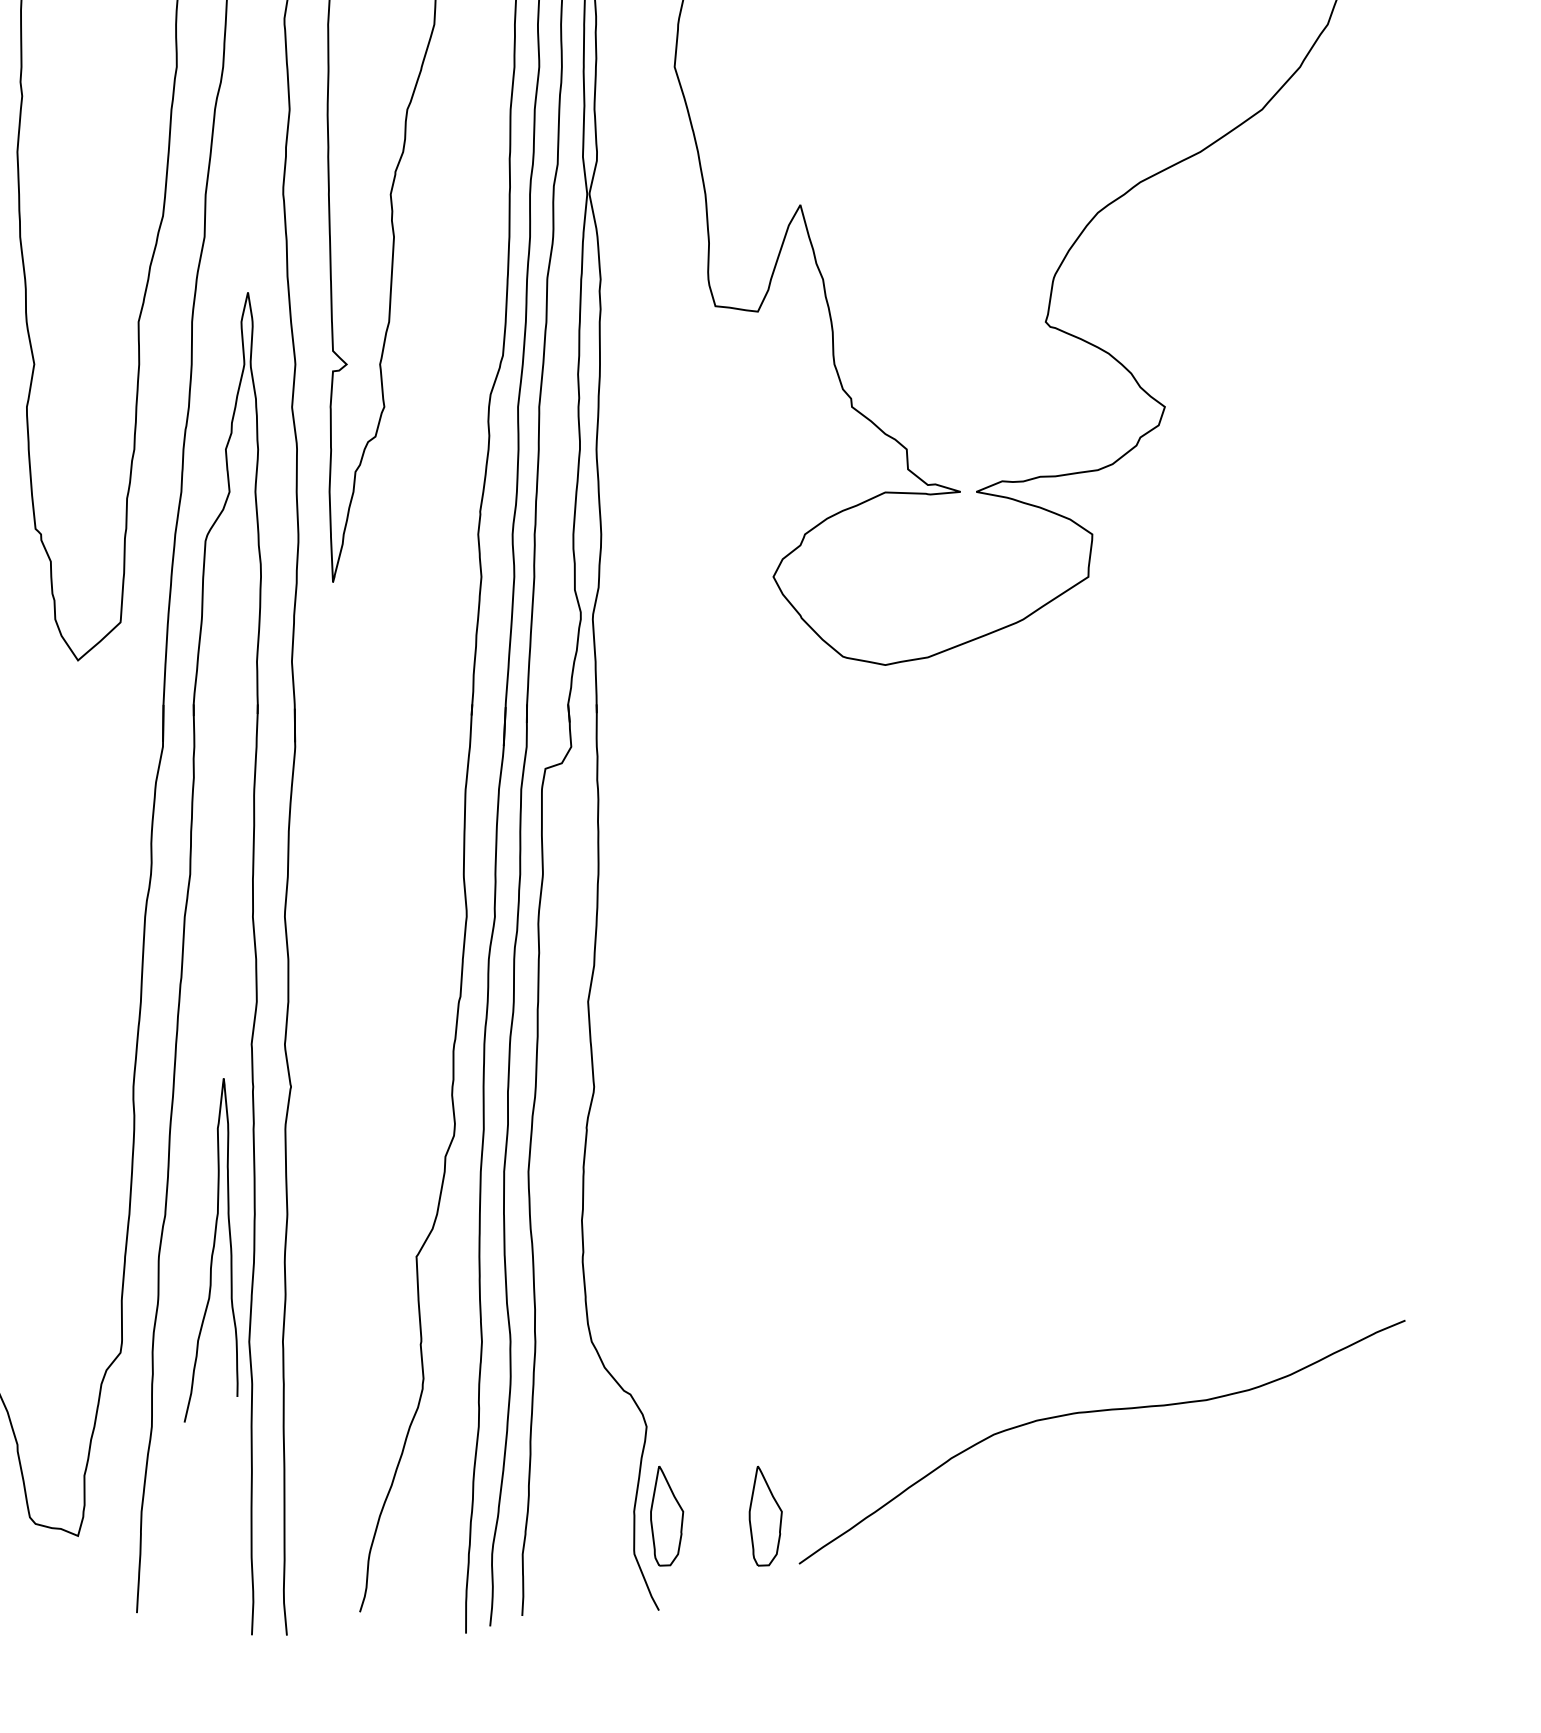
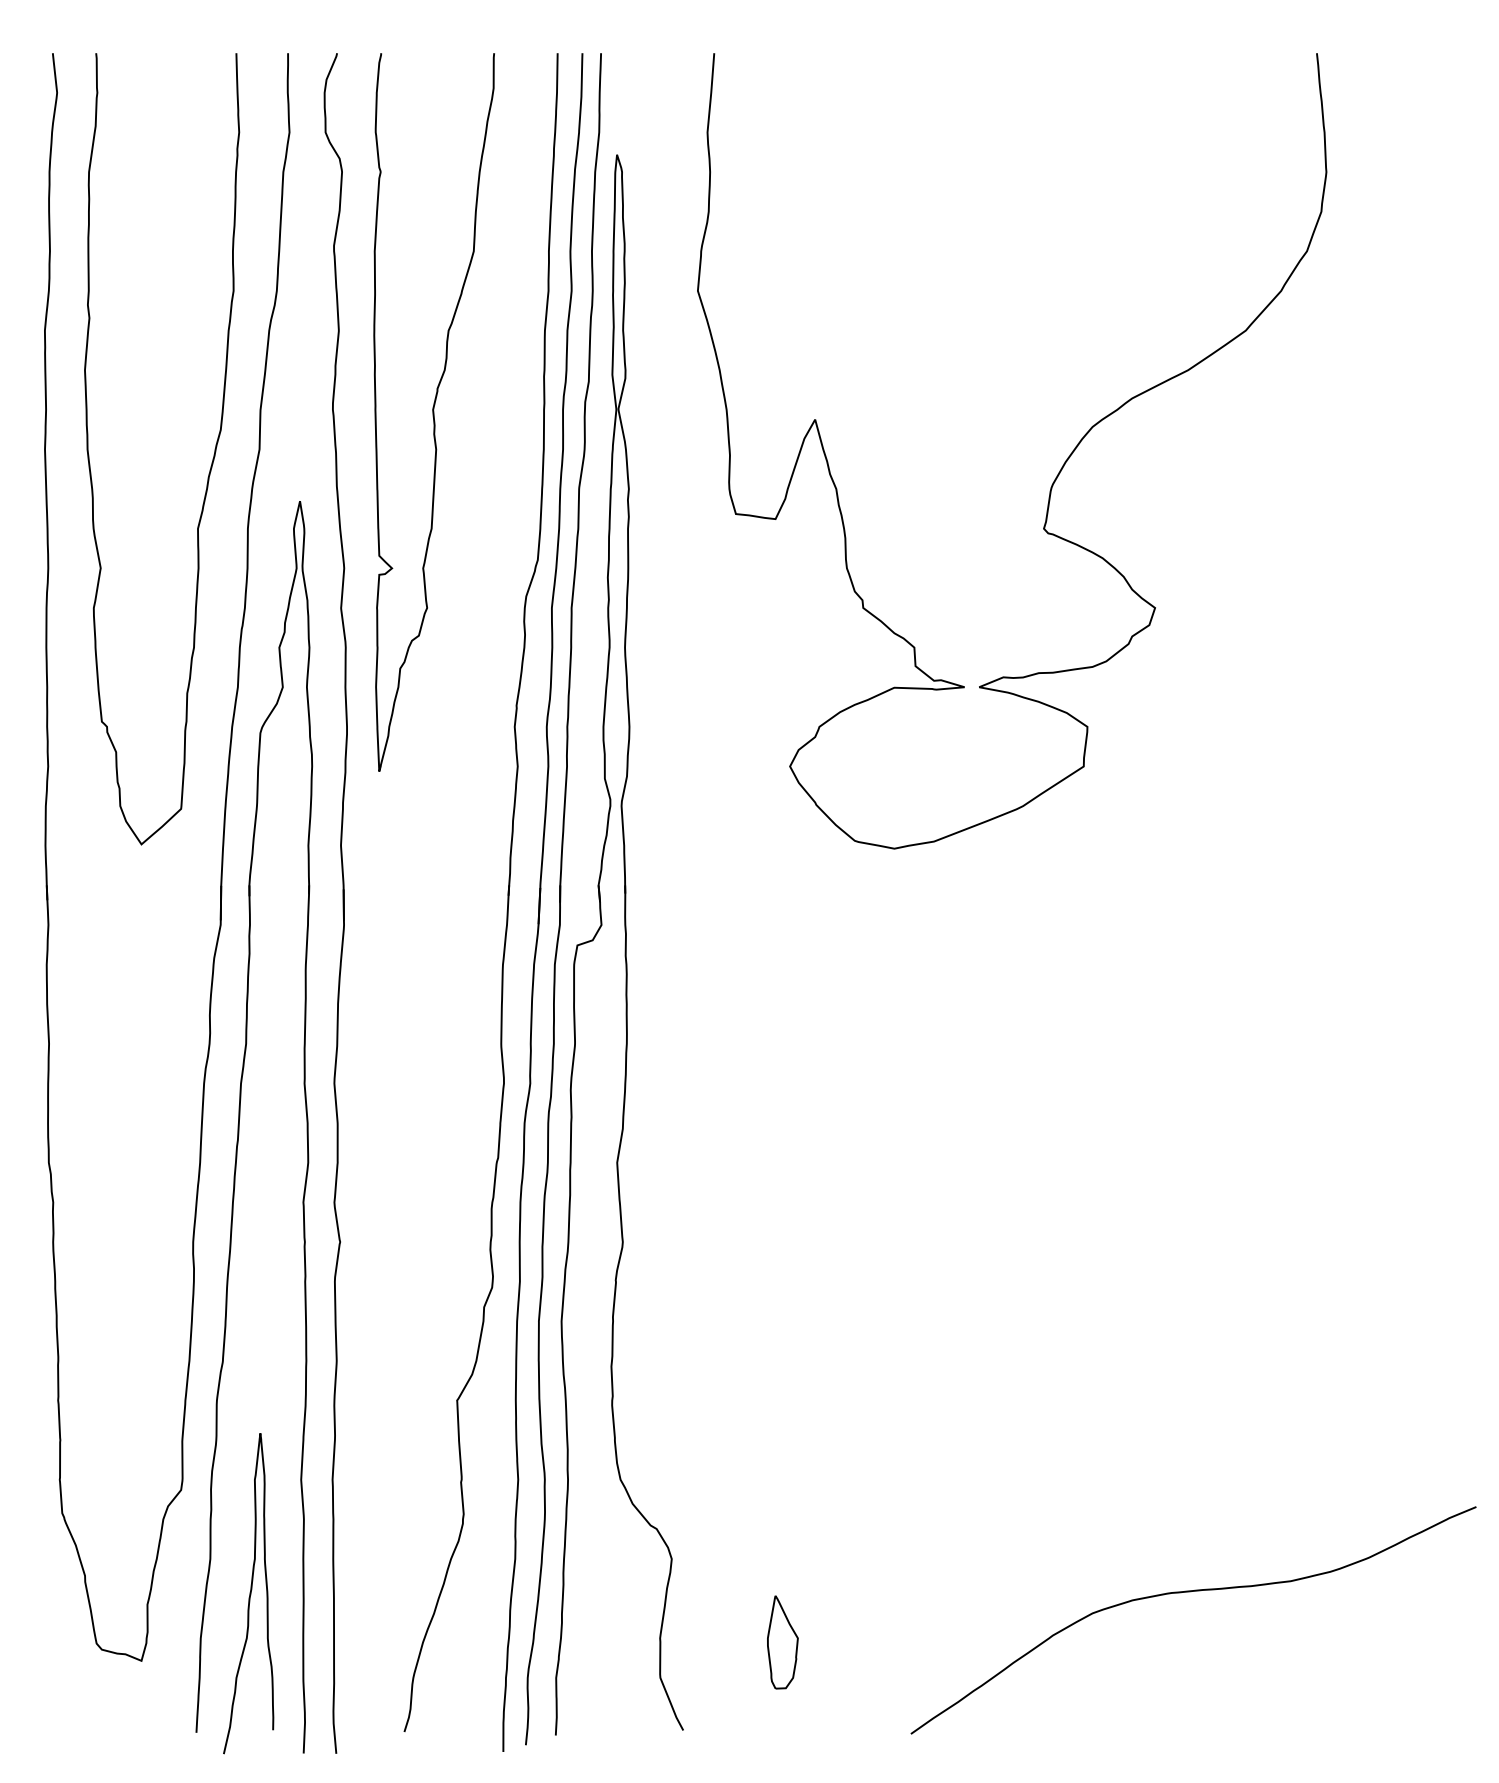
curve: (212, 1250) -> (249, 1593), moved
curve: (1098, 1412) -> (1190, 1592), moved
part: (666, 1516) -> (690, 1642), removed

